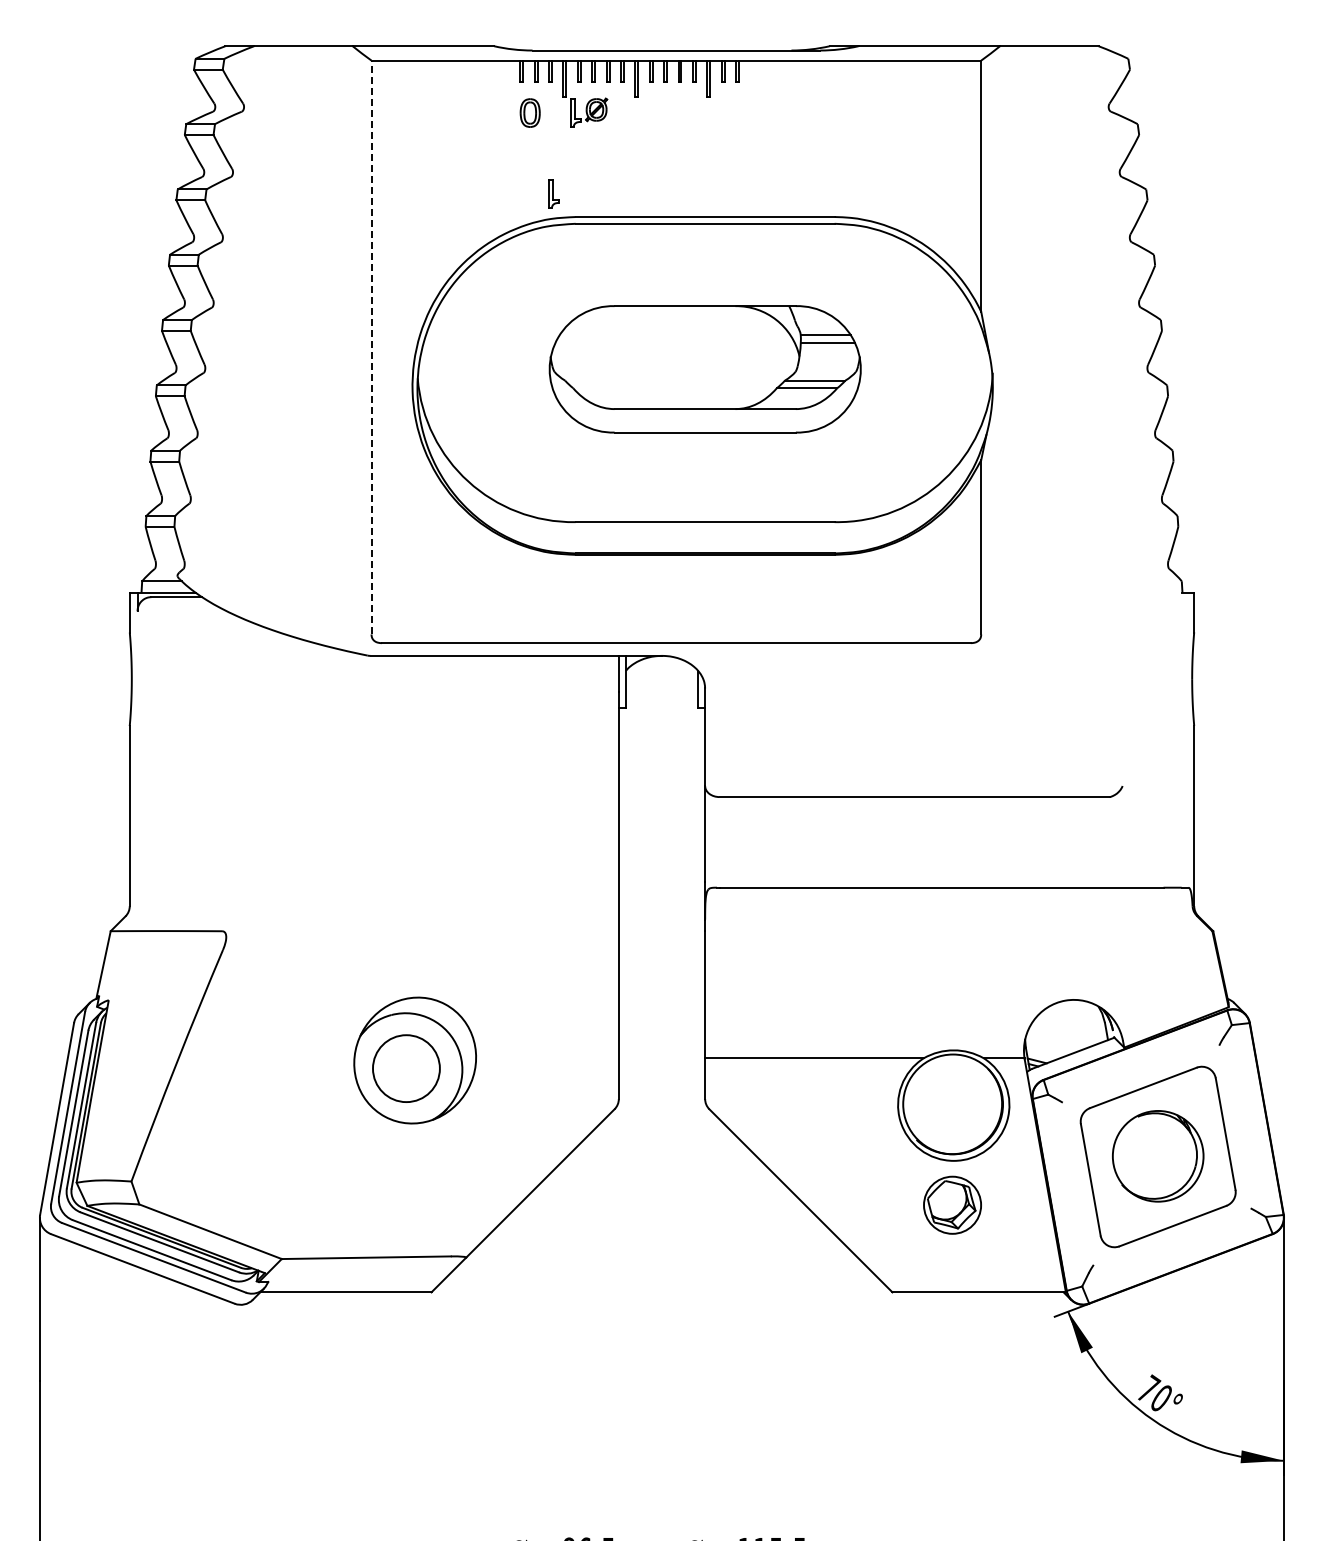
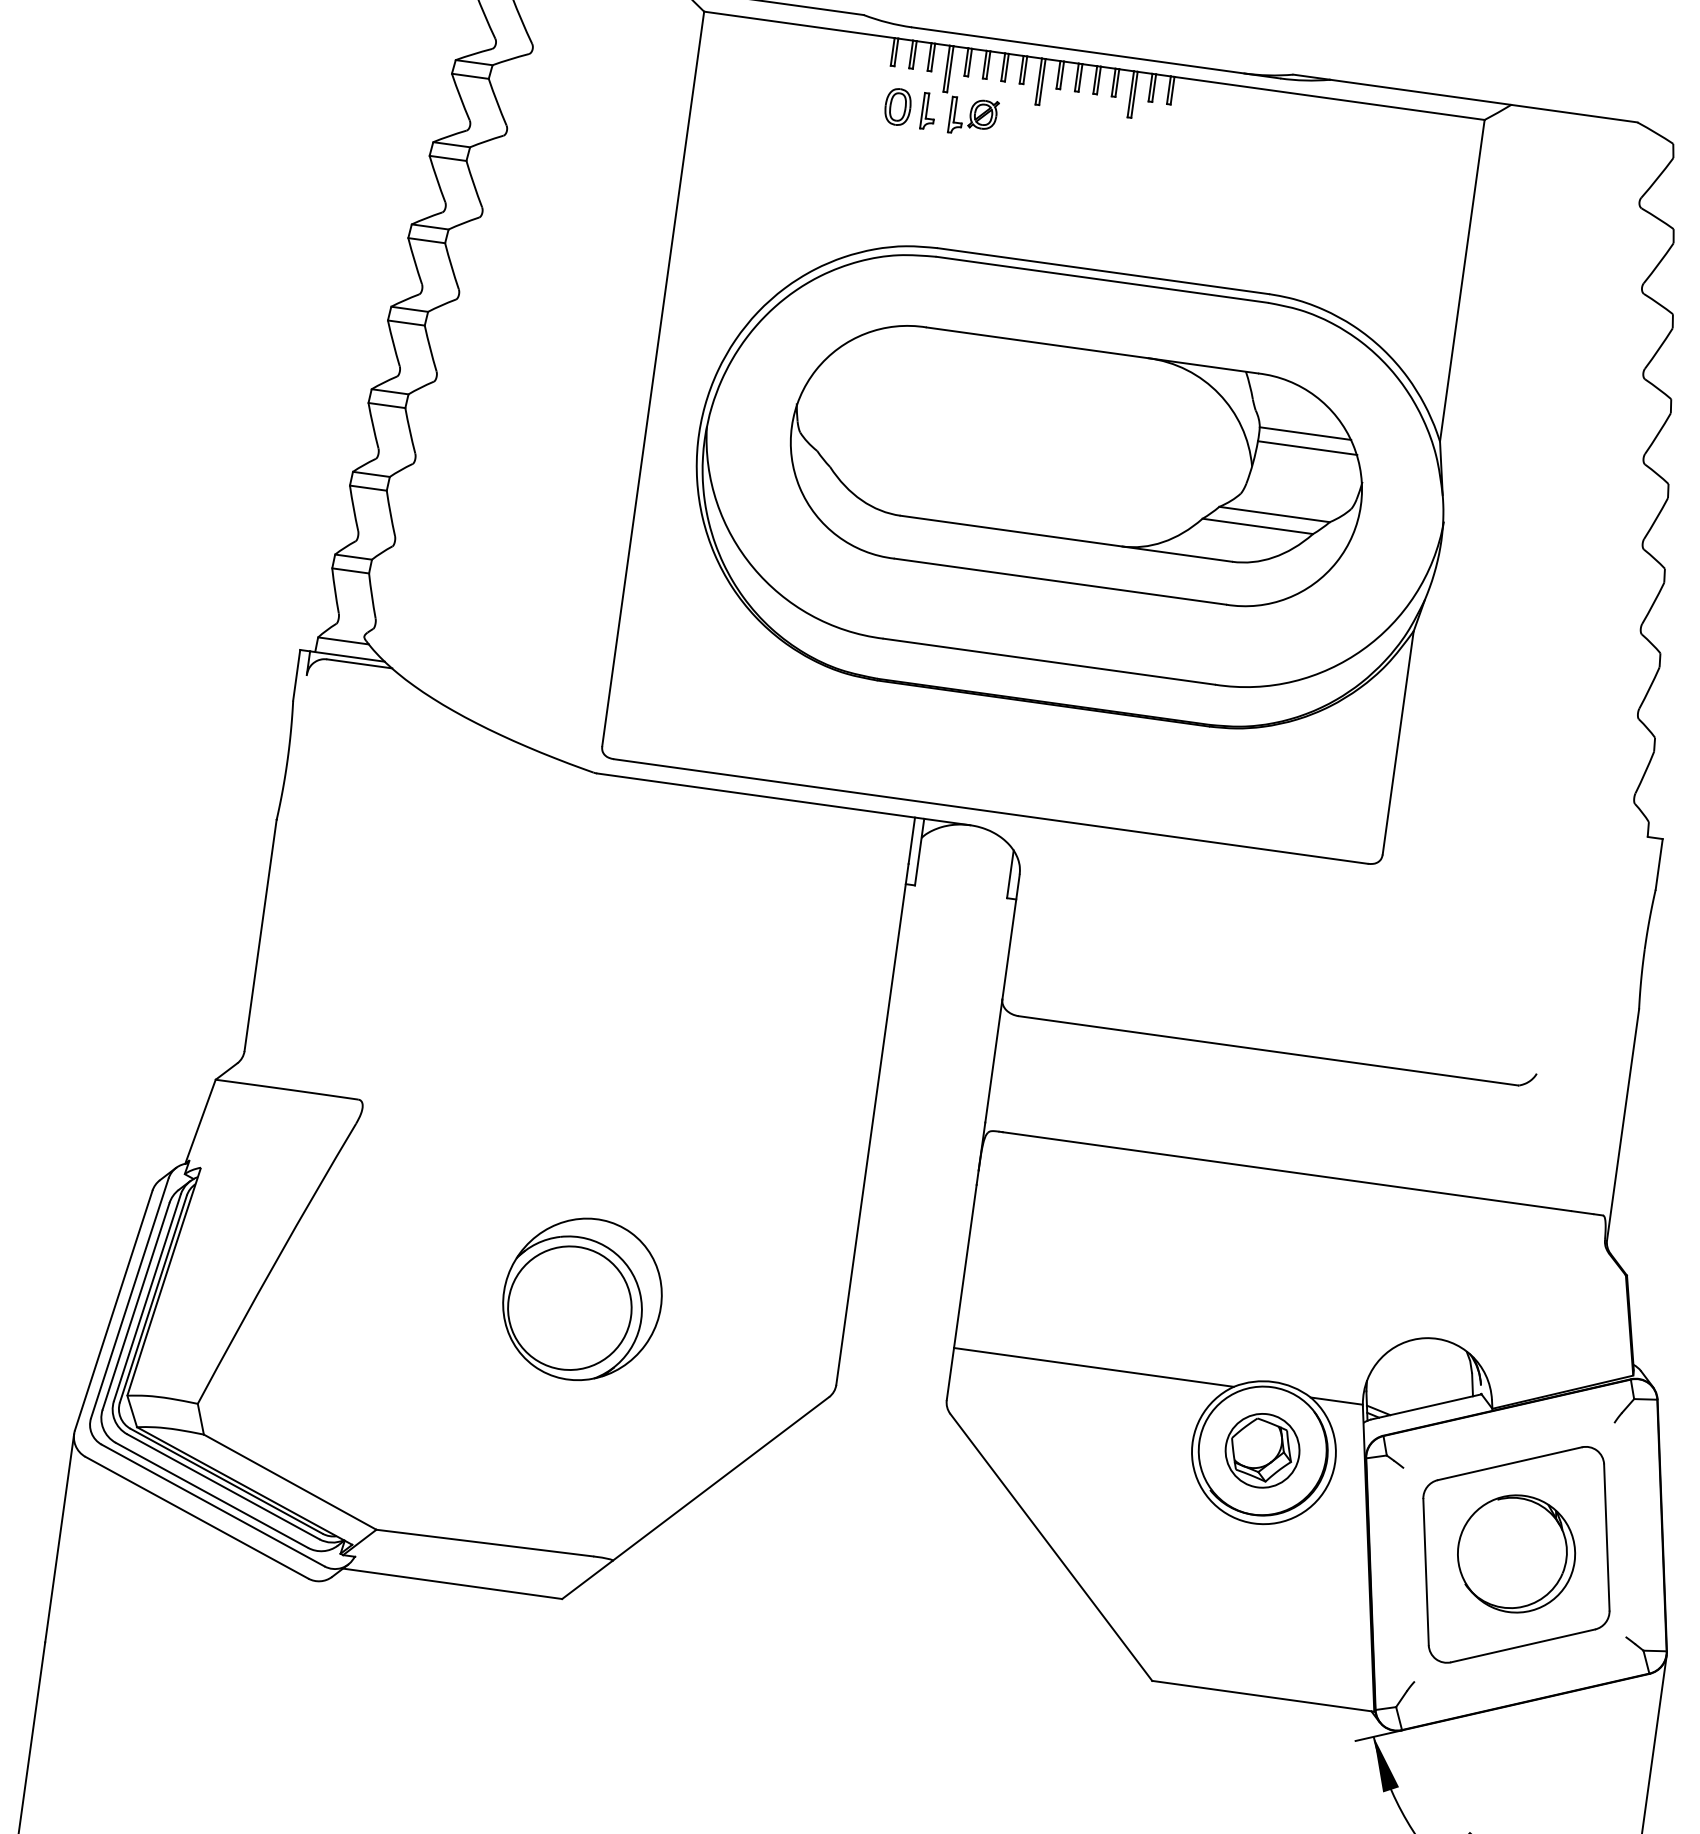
part: (553, 193) -> (927, 110), moved
line: (371, 347) -> (653, 378), dashed -> solid
part: (705, 369) -> (1076, 466), size x1.43
circle: (406, 1068) -> (569, 1308), size x1.43
part: (952, 1204) -> (1262, 1449), moved

